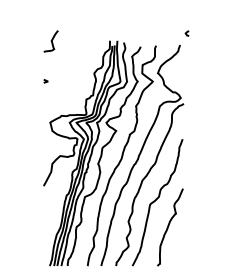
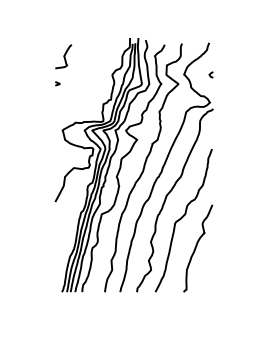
line: (186, 33) -> (210, 74), moved
curve: (50, 41) -> (63, 56), moved

